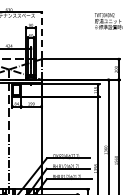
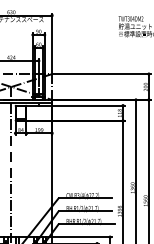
line: (41, 34) -> (51, 43), dashed -> solid

